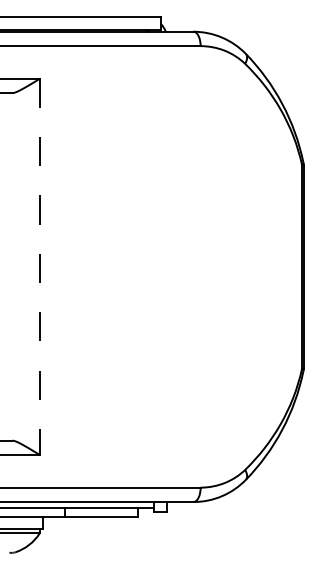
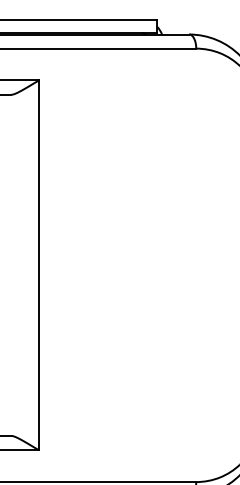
line: (40, 267) -> (39, 265), dashed -> solid

